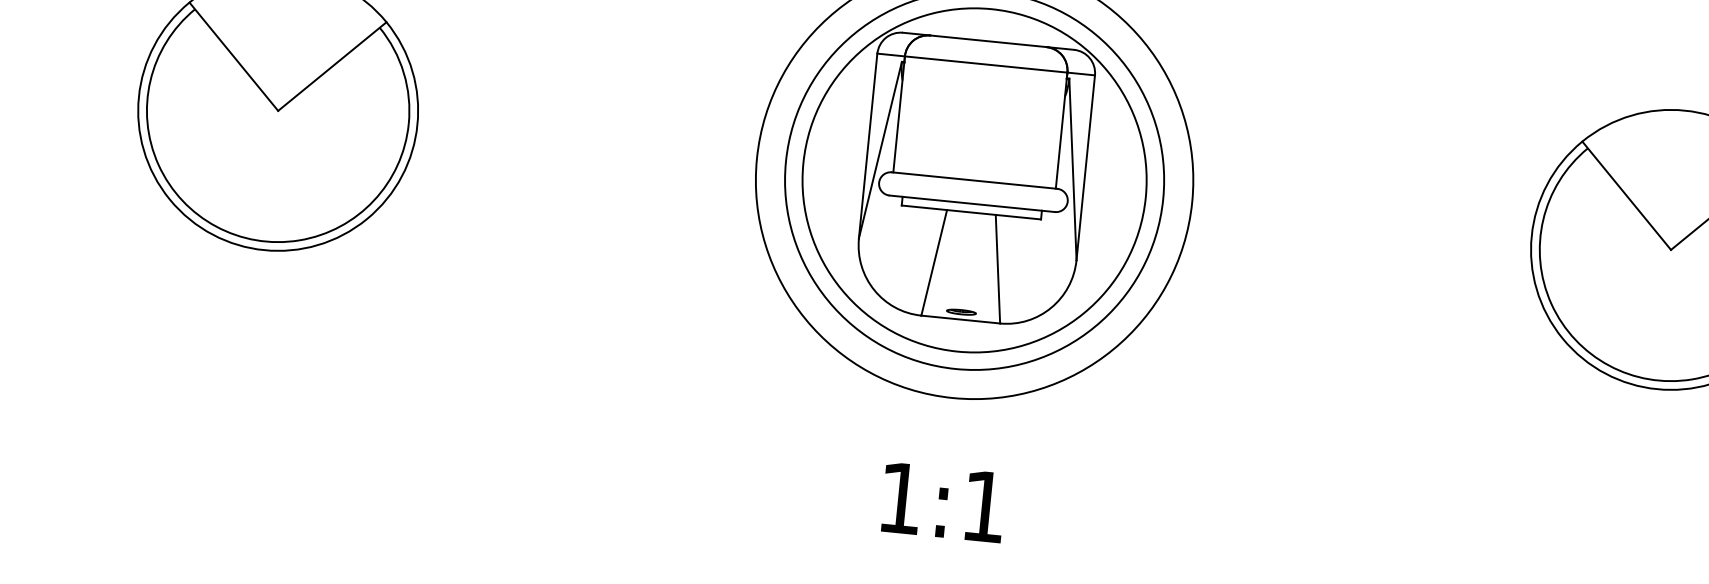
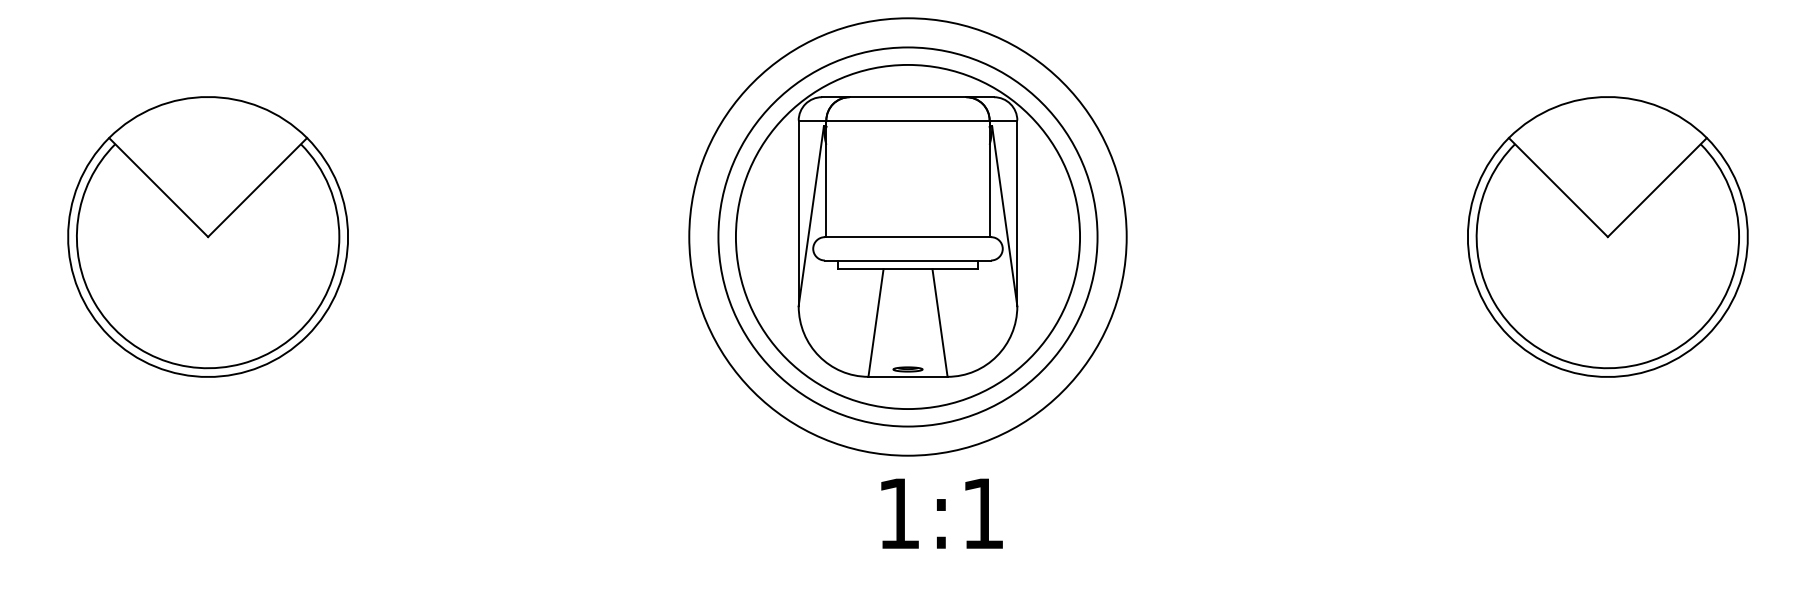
text: (942, 502) -> (941, 513), moved

